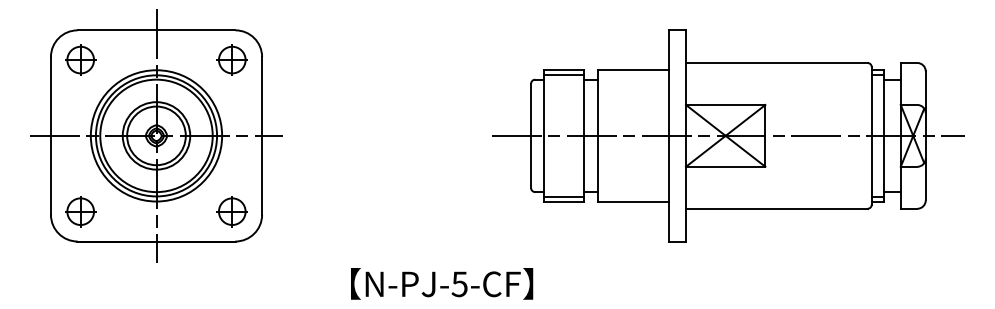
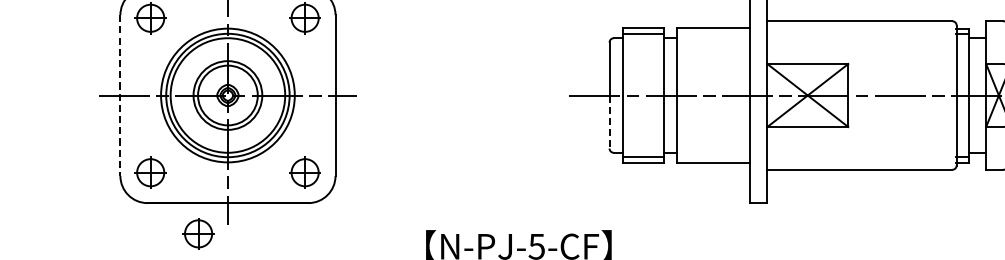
line: (50, 135) -> (119, 95), solid -> dashed
line: (531, 162) -> (609, 122), solid -> dashed
part: (127, 271) -> (198, 233), added

